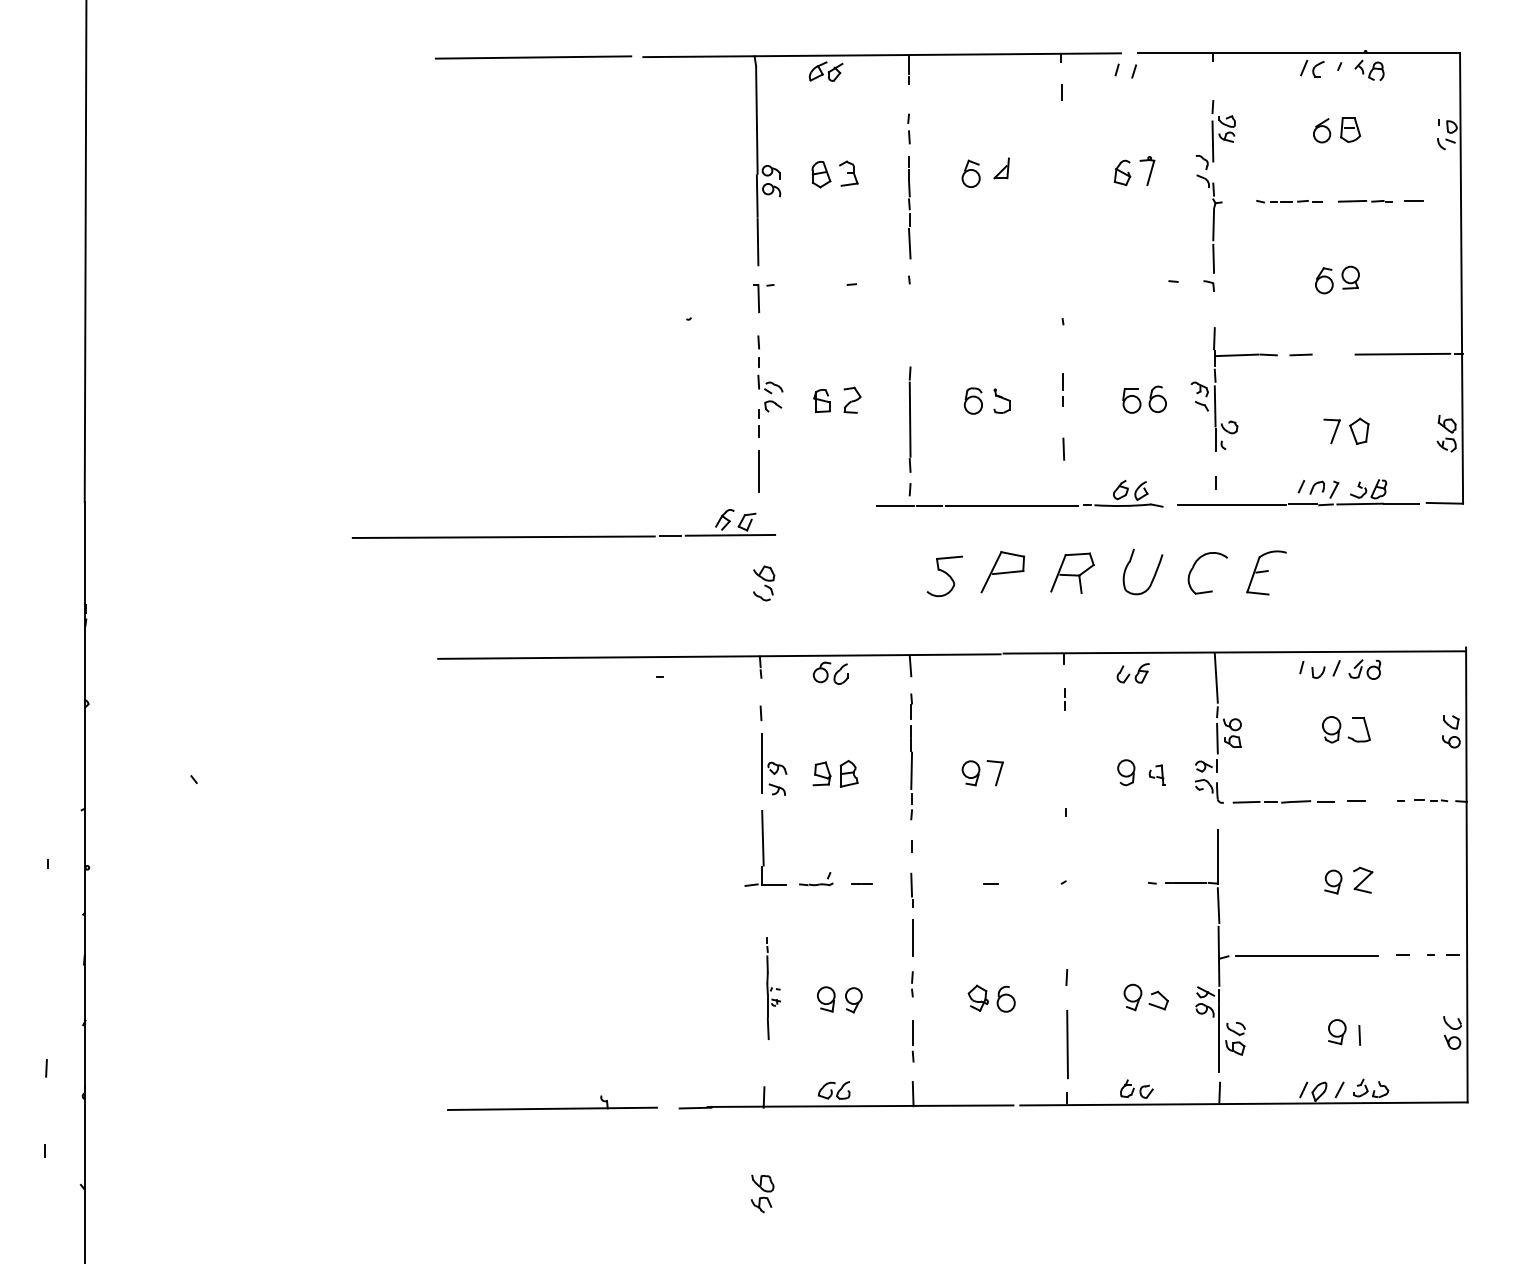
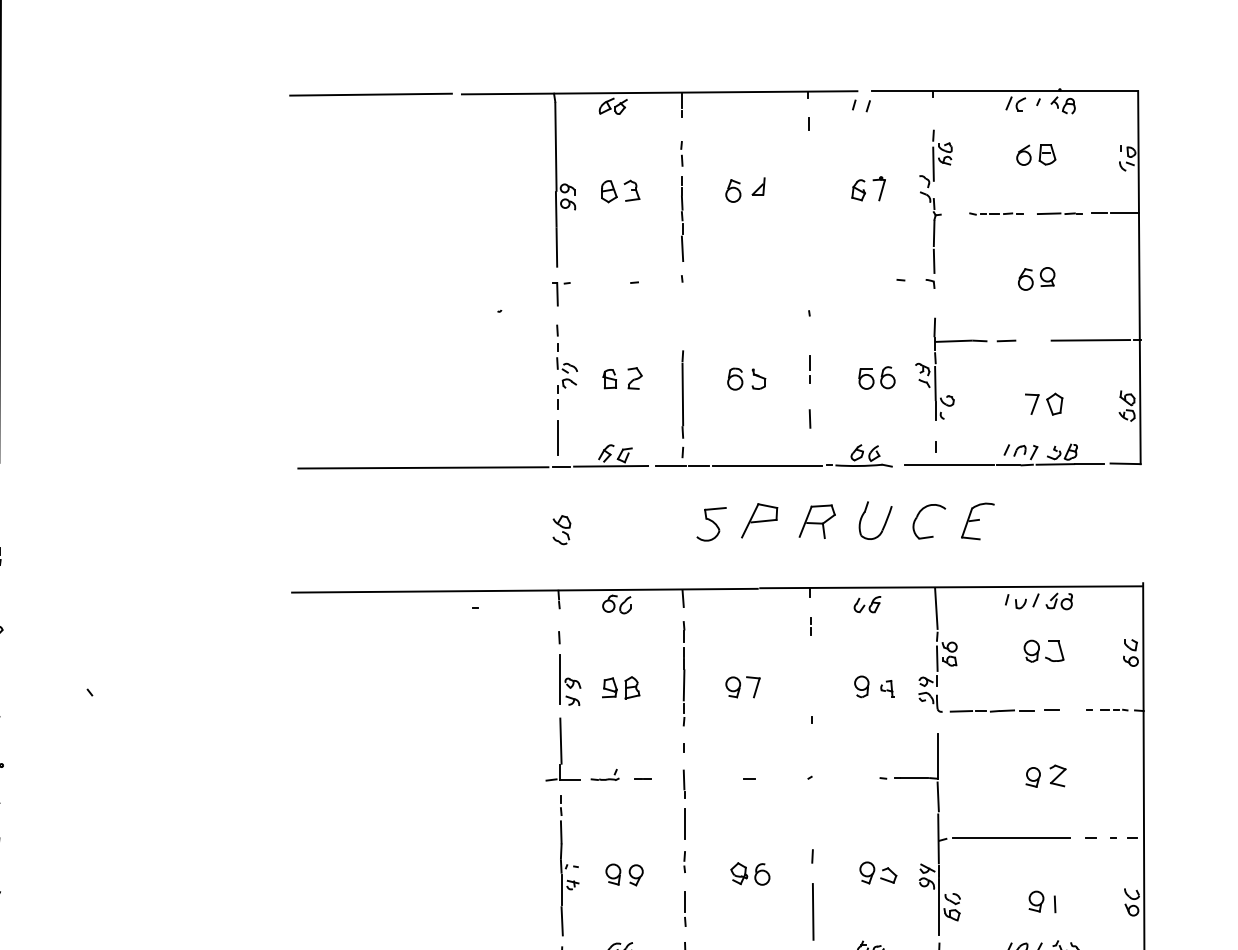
line: (1443, 200) -> (1124, 213), added
part: (563, 536) -> (472, 467), moved
part: (773, 988) -> (569, 865), size x1.67

